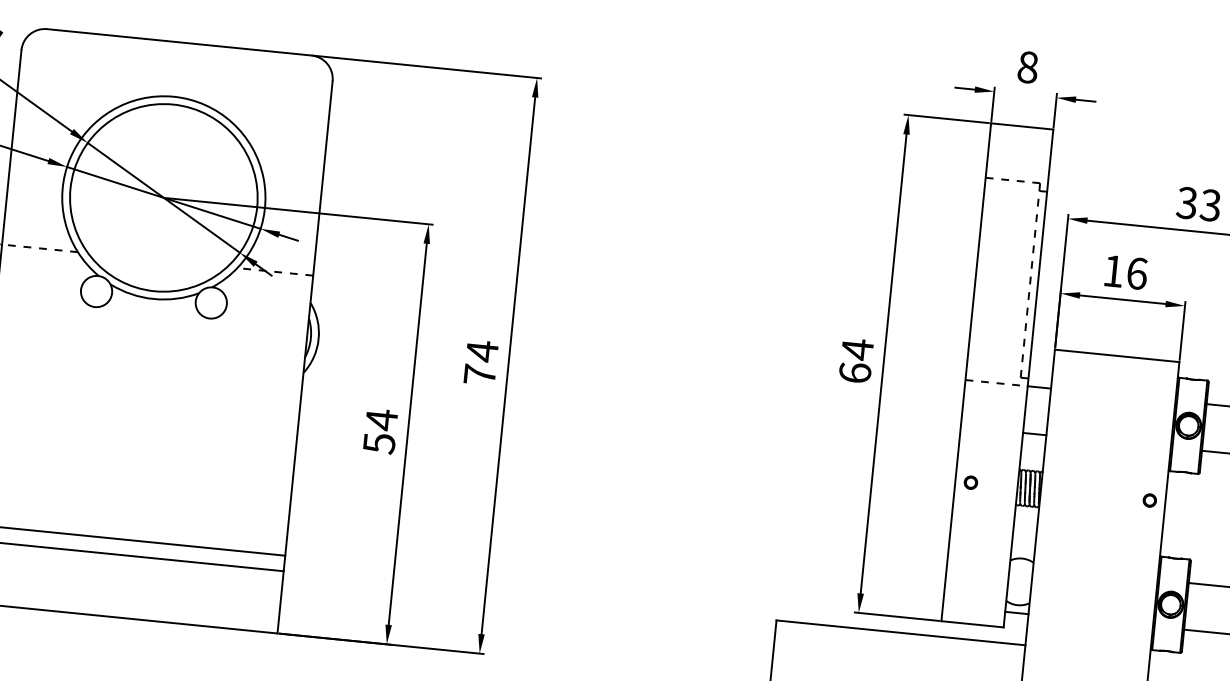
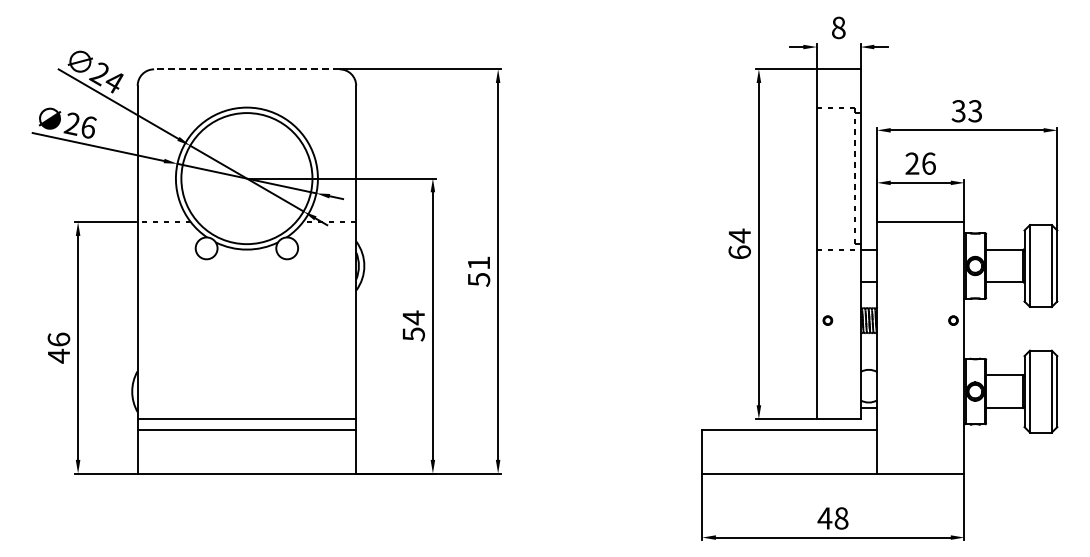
line: (178, 42) -> (246, 69), solid -> dashed
text: (1113, 270) -> (912, 163), 16 -> 26
text: (481, 361) -> (479, 270), 74 -> 51

